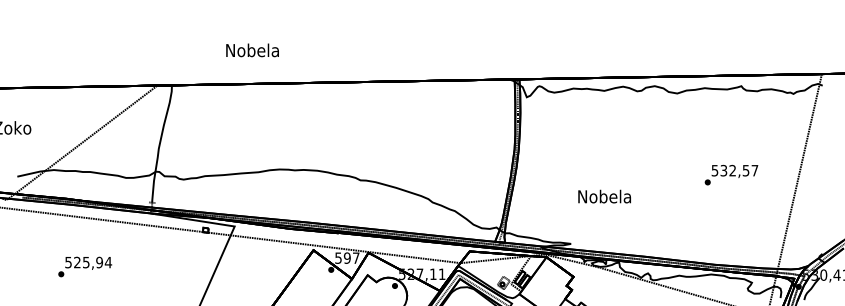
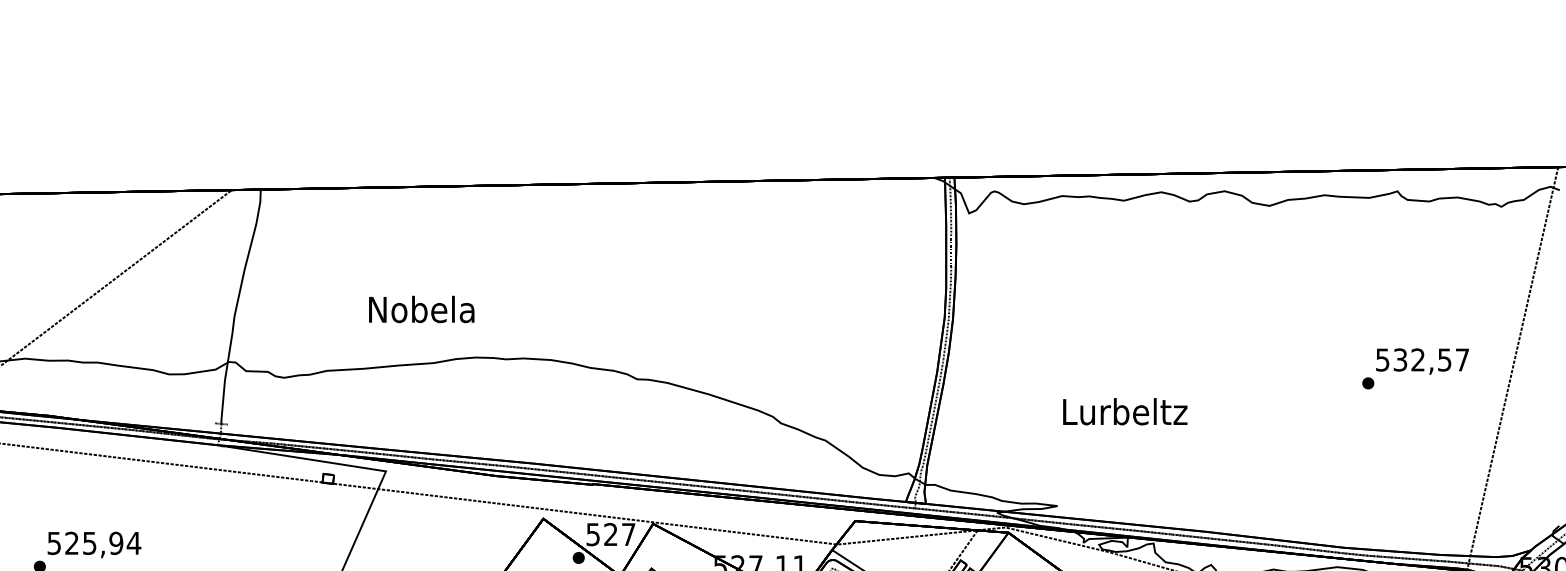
text: (252, 50) -> (421, 309), moved
text: (731, 174) -> (1415, 367), moved
text: (605, 196) -> (1126, 411), Nobela -> Lurbeltz
text: (346, 257) -> (609, 533), 597 -> 527

